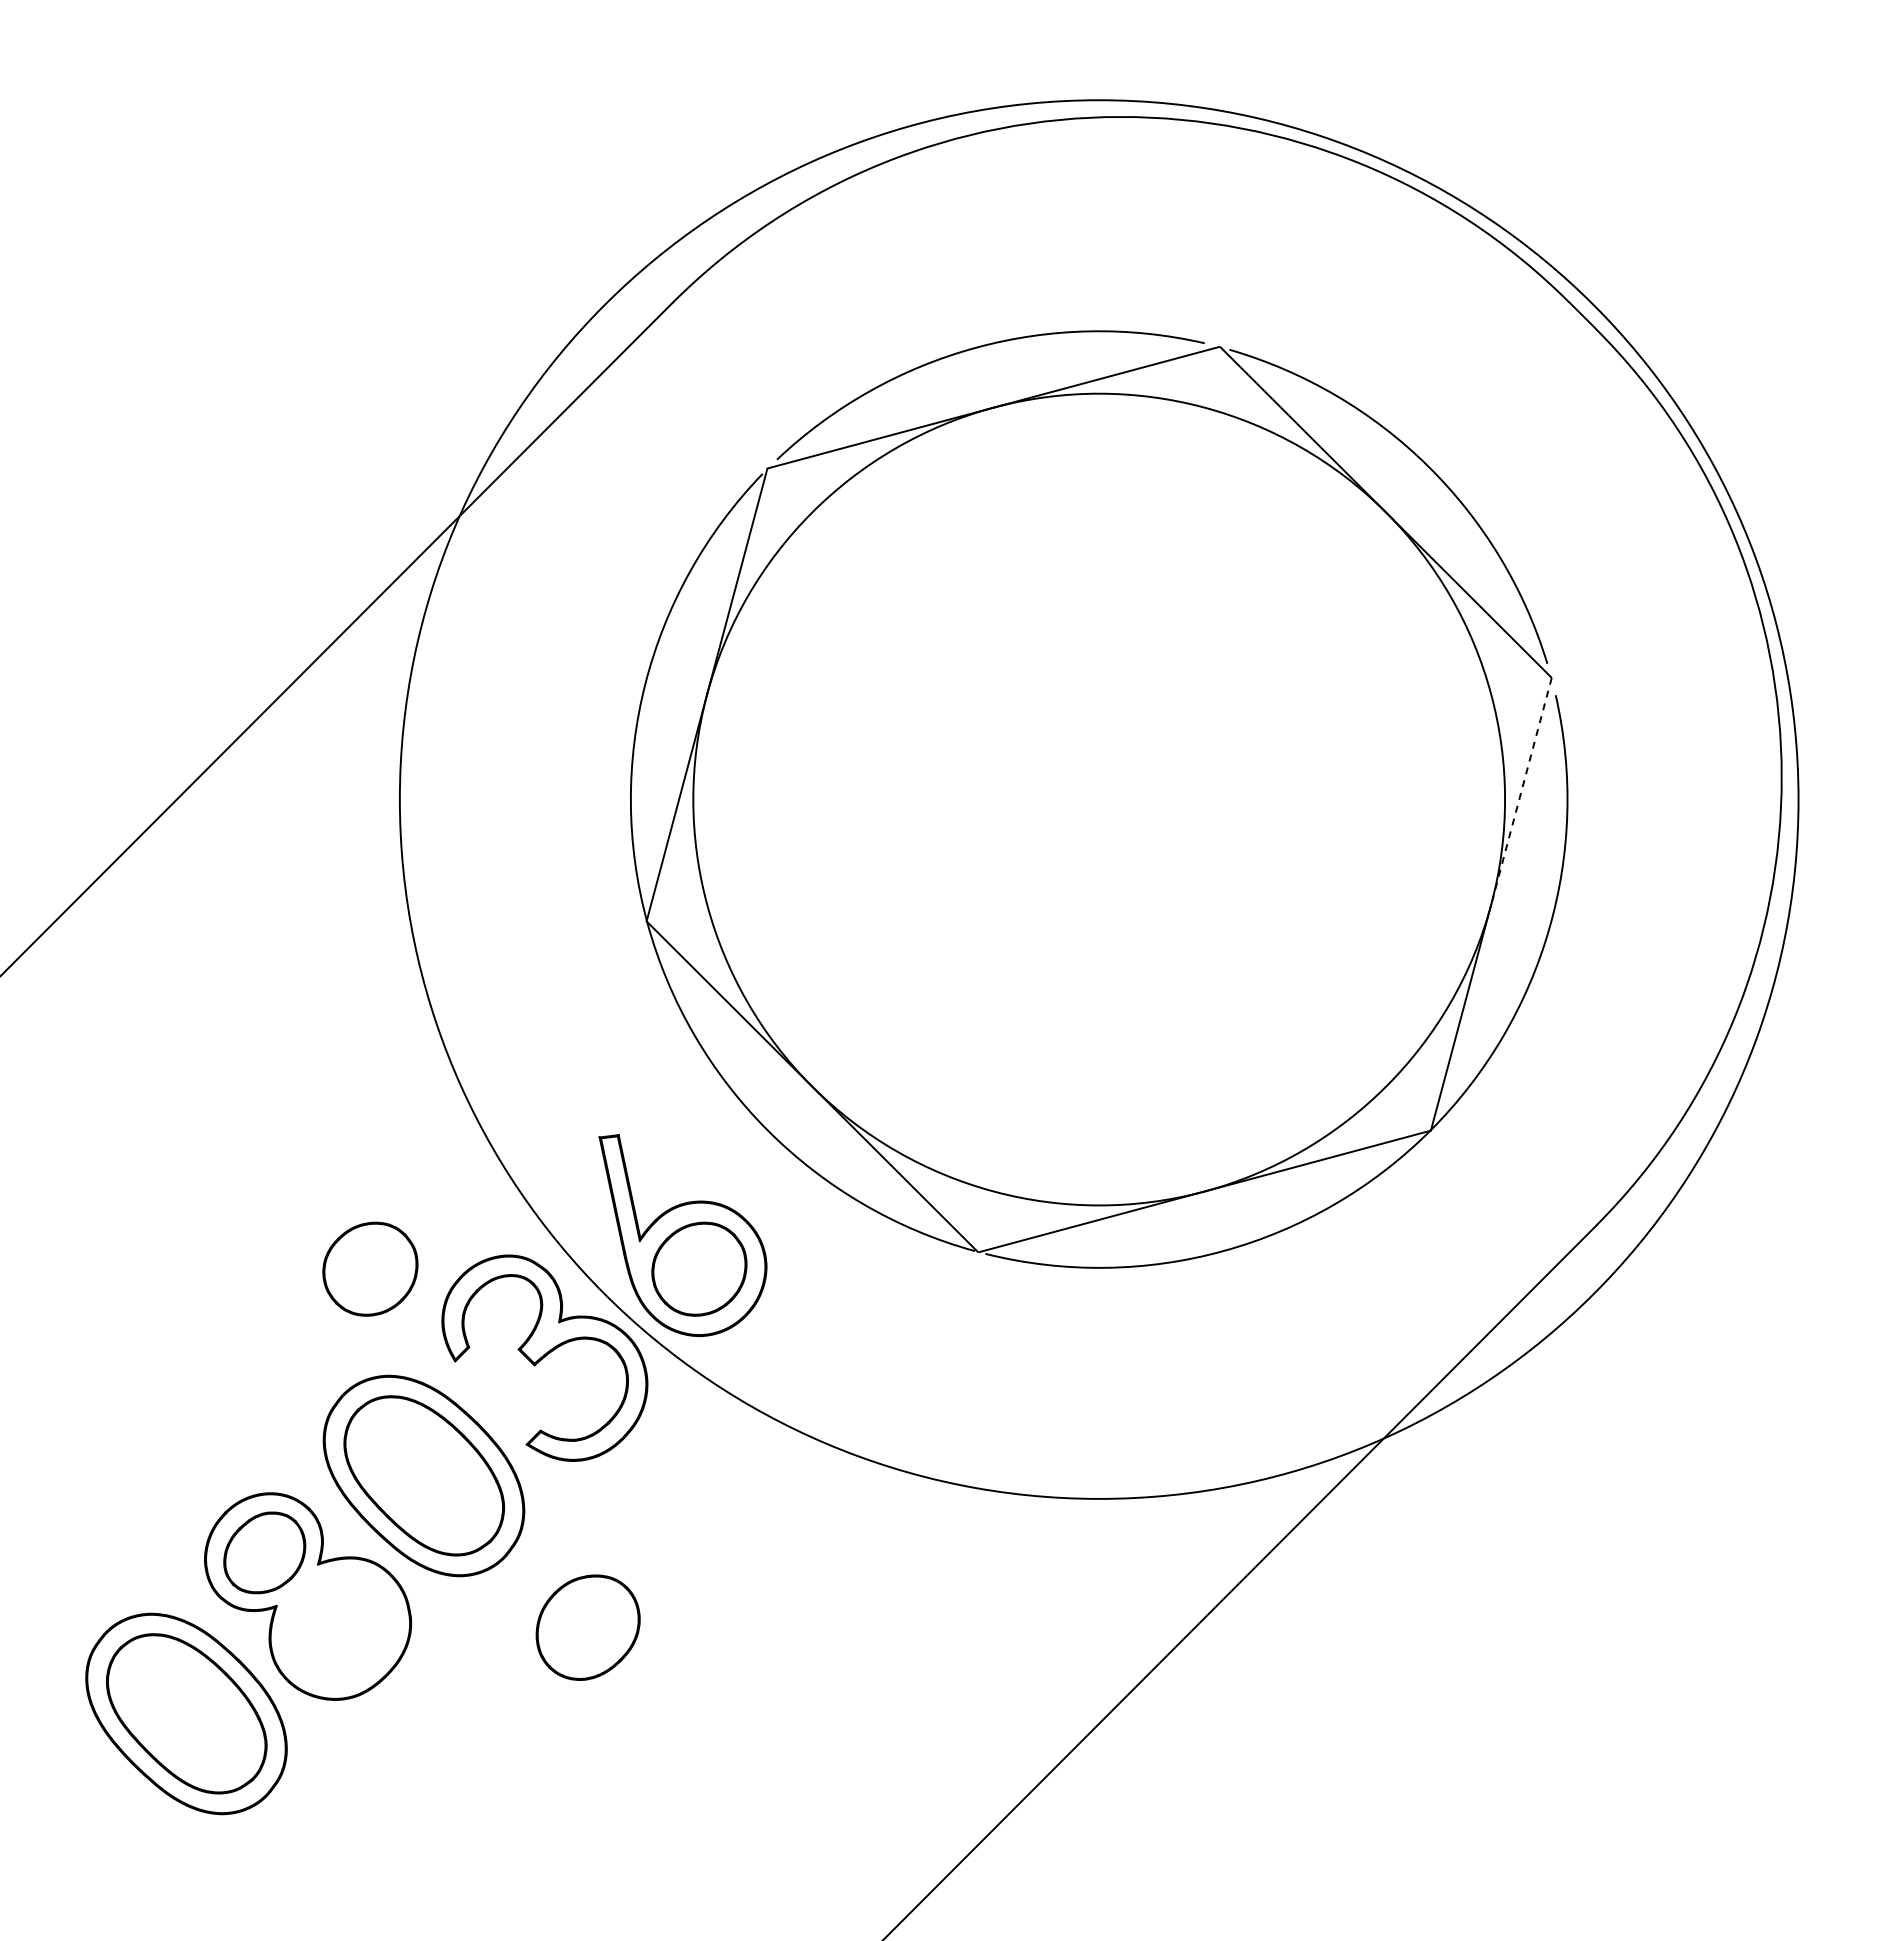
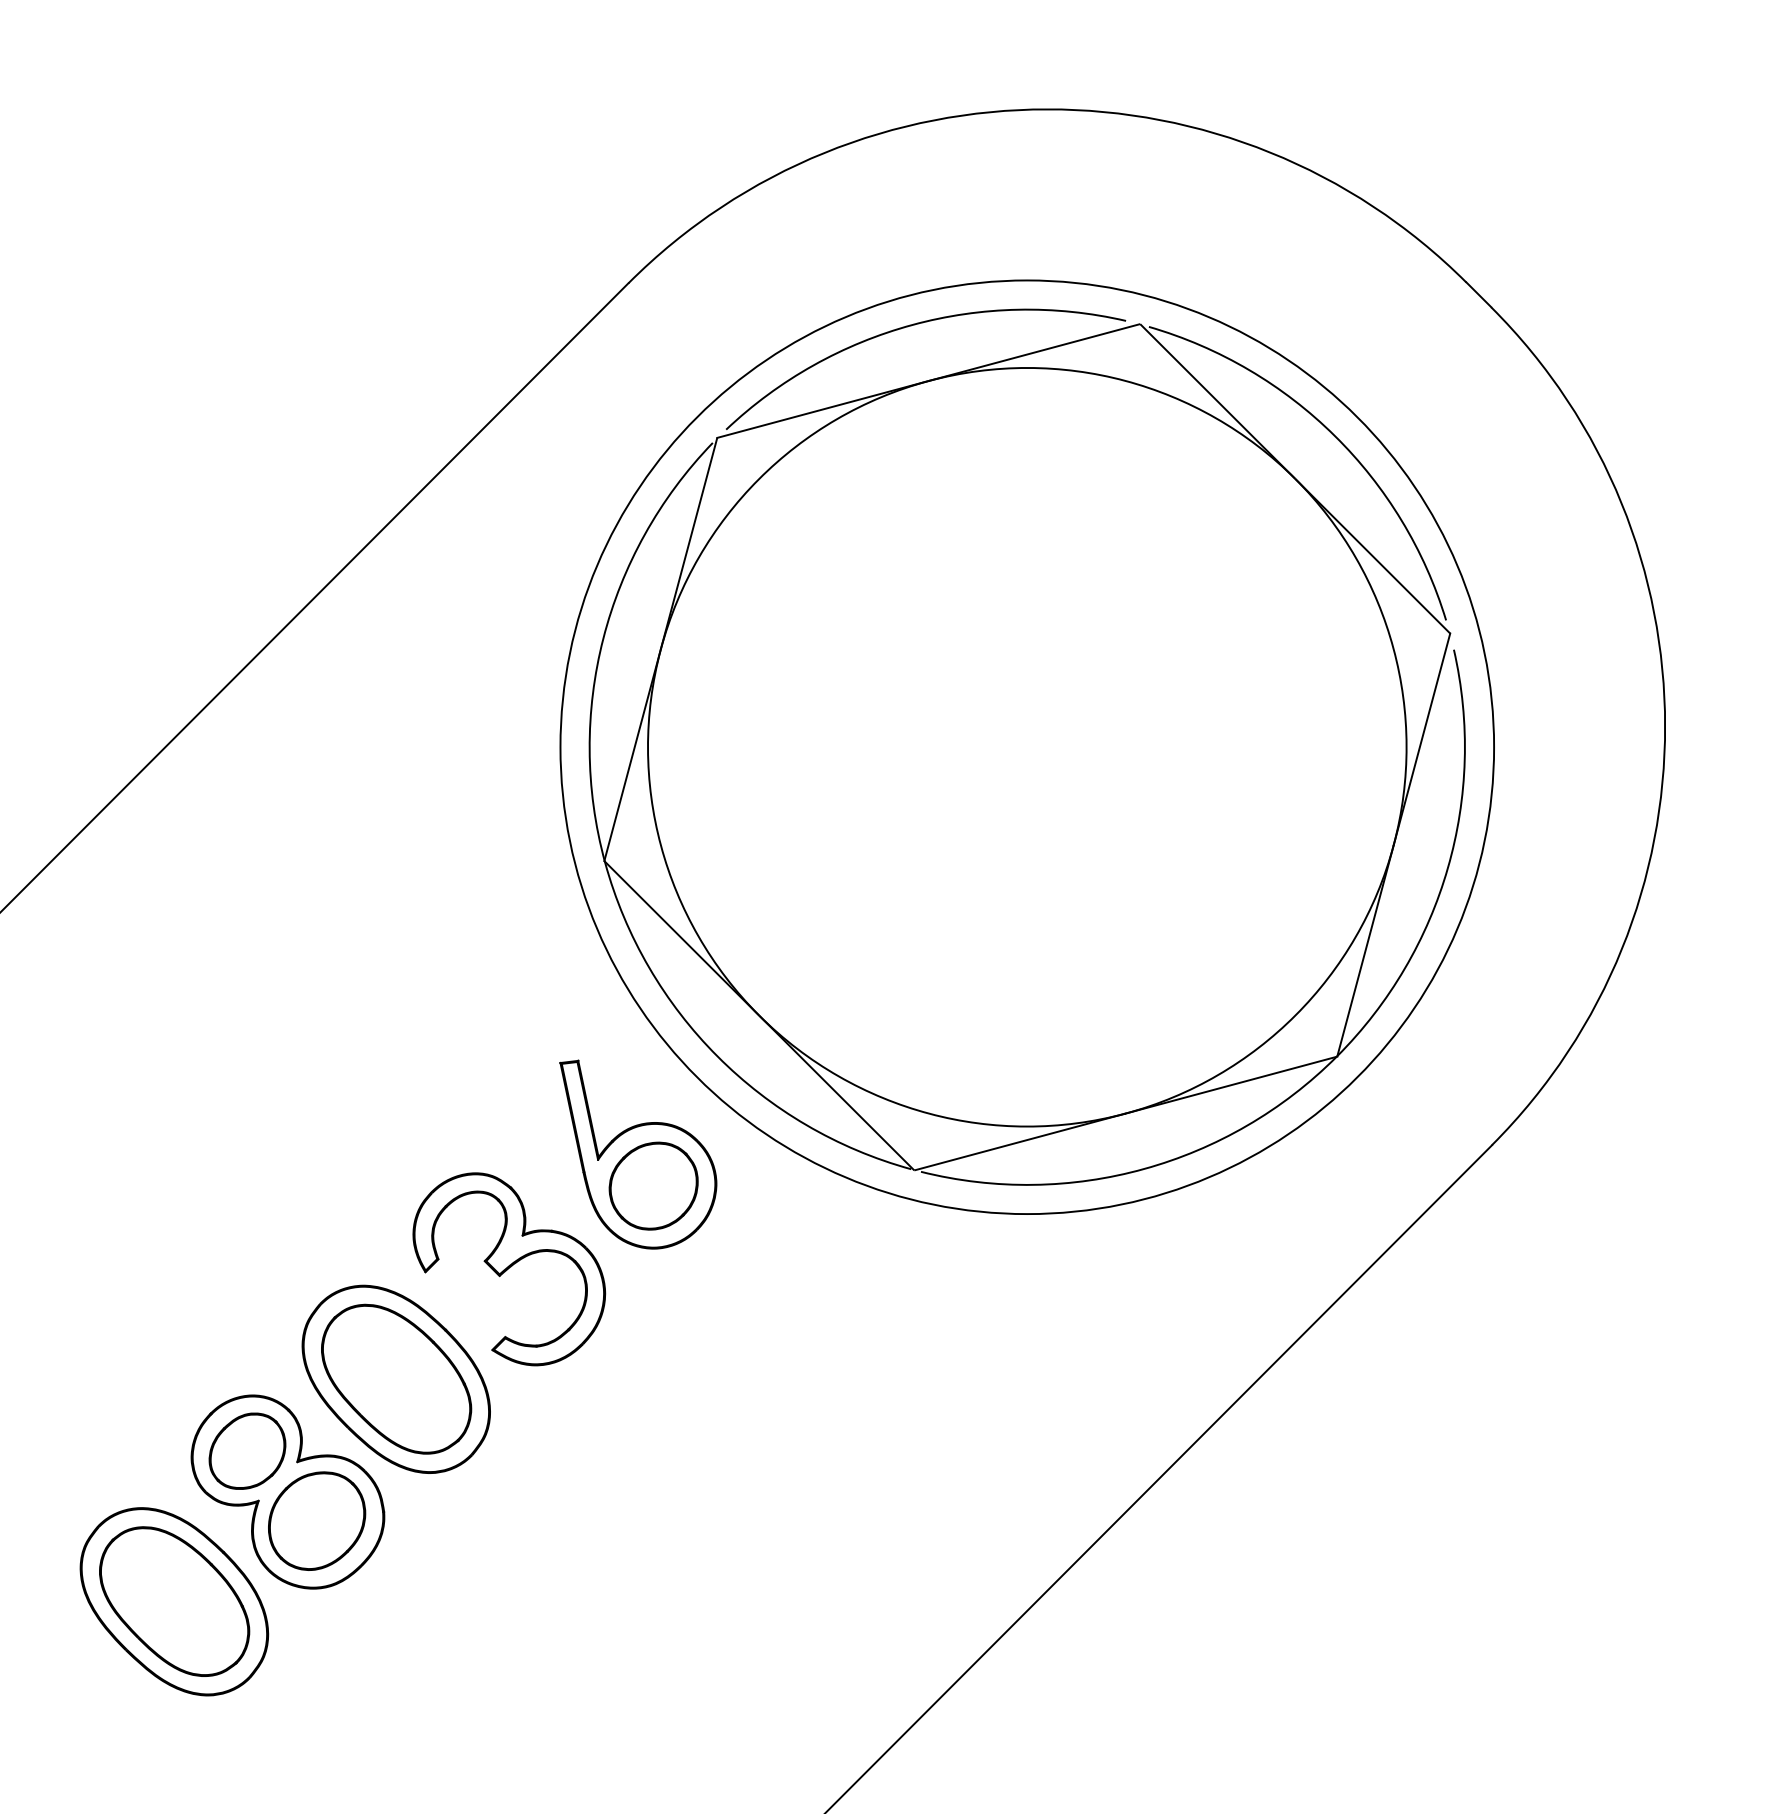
line: (1521, 791) -> (1421, 739), dashed -> solid
circle: (1098, 799) -> (1026, 747), size x0.71
part: (370, 1268) -> (346, 1185), removed
part: (587, 1627) -> (316, 1520), moved

